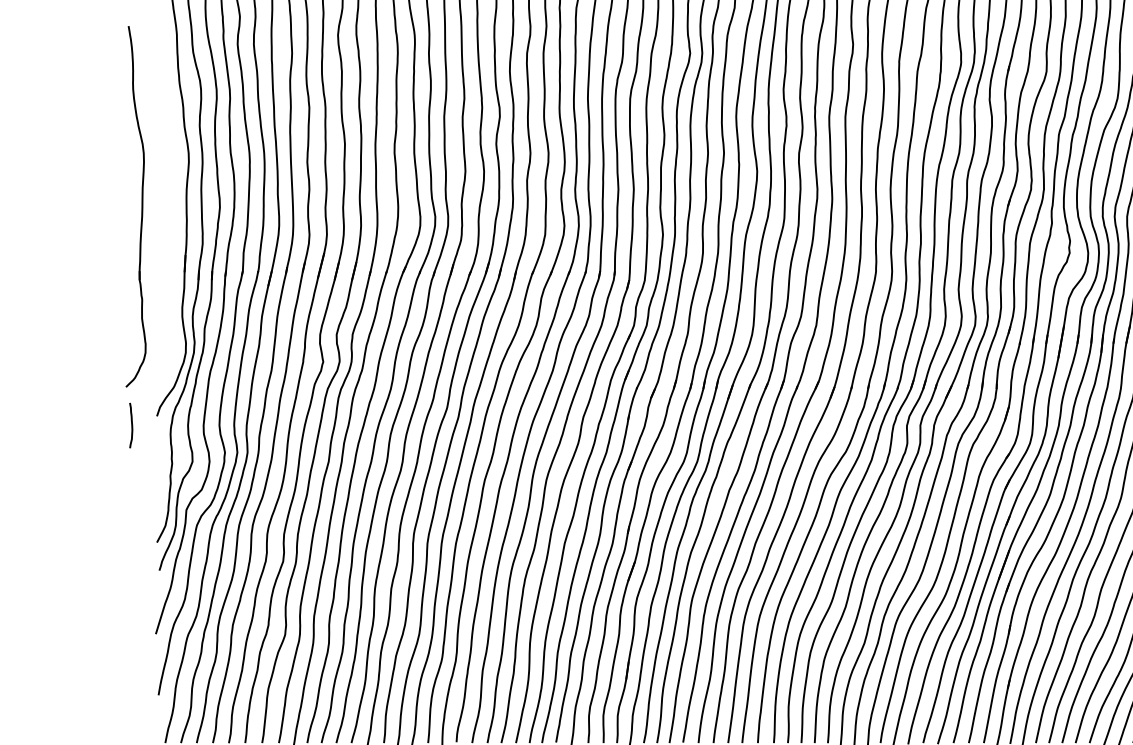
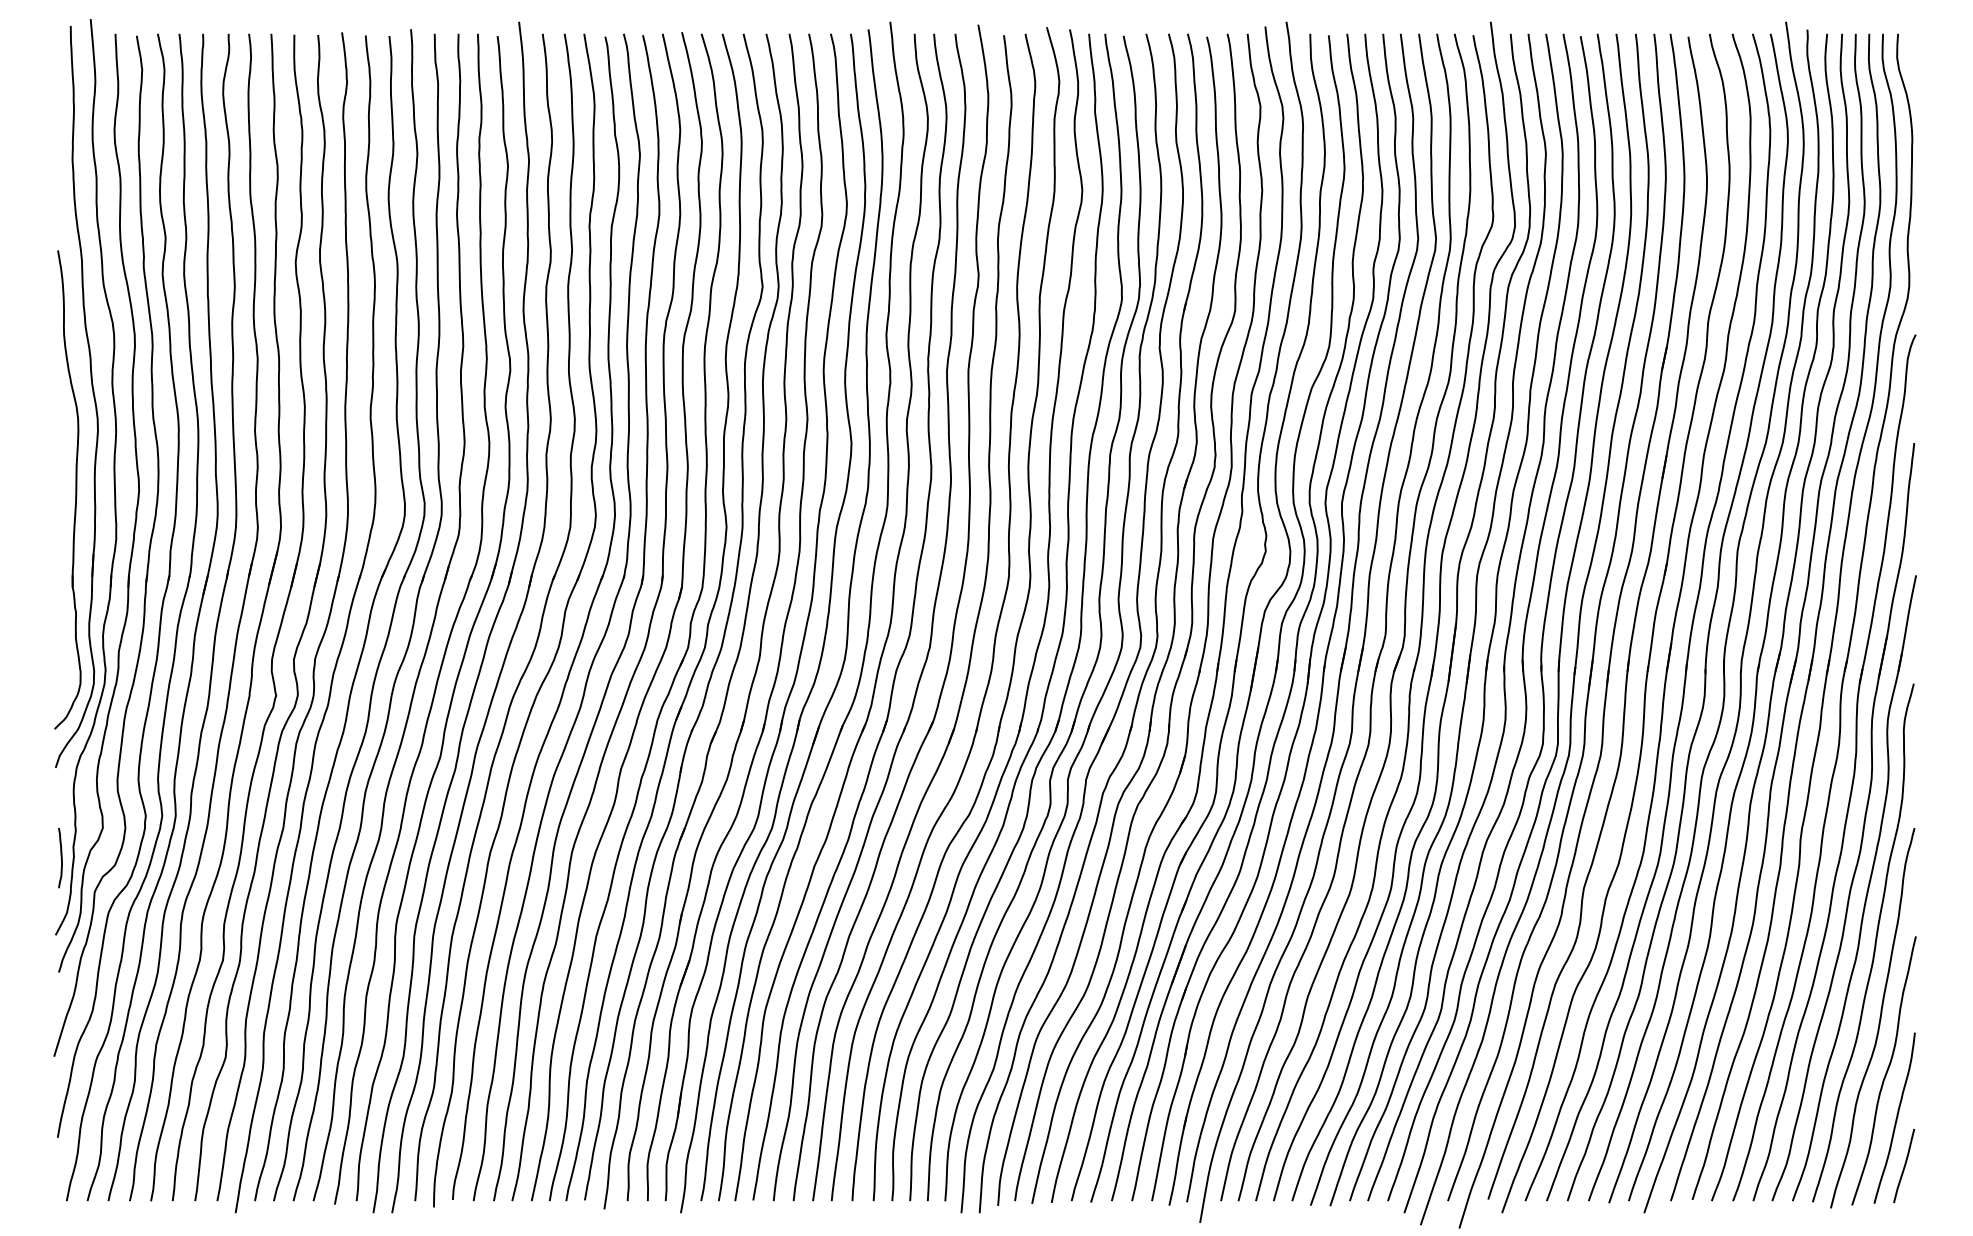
part: (141, 206) -> (75, 489), moved
curve: (131, 425) -> (60, 858), moved

